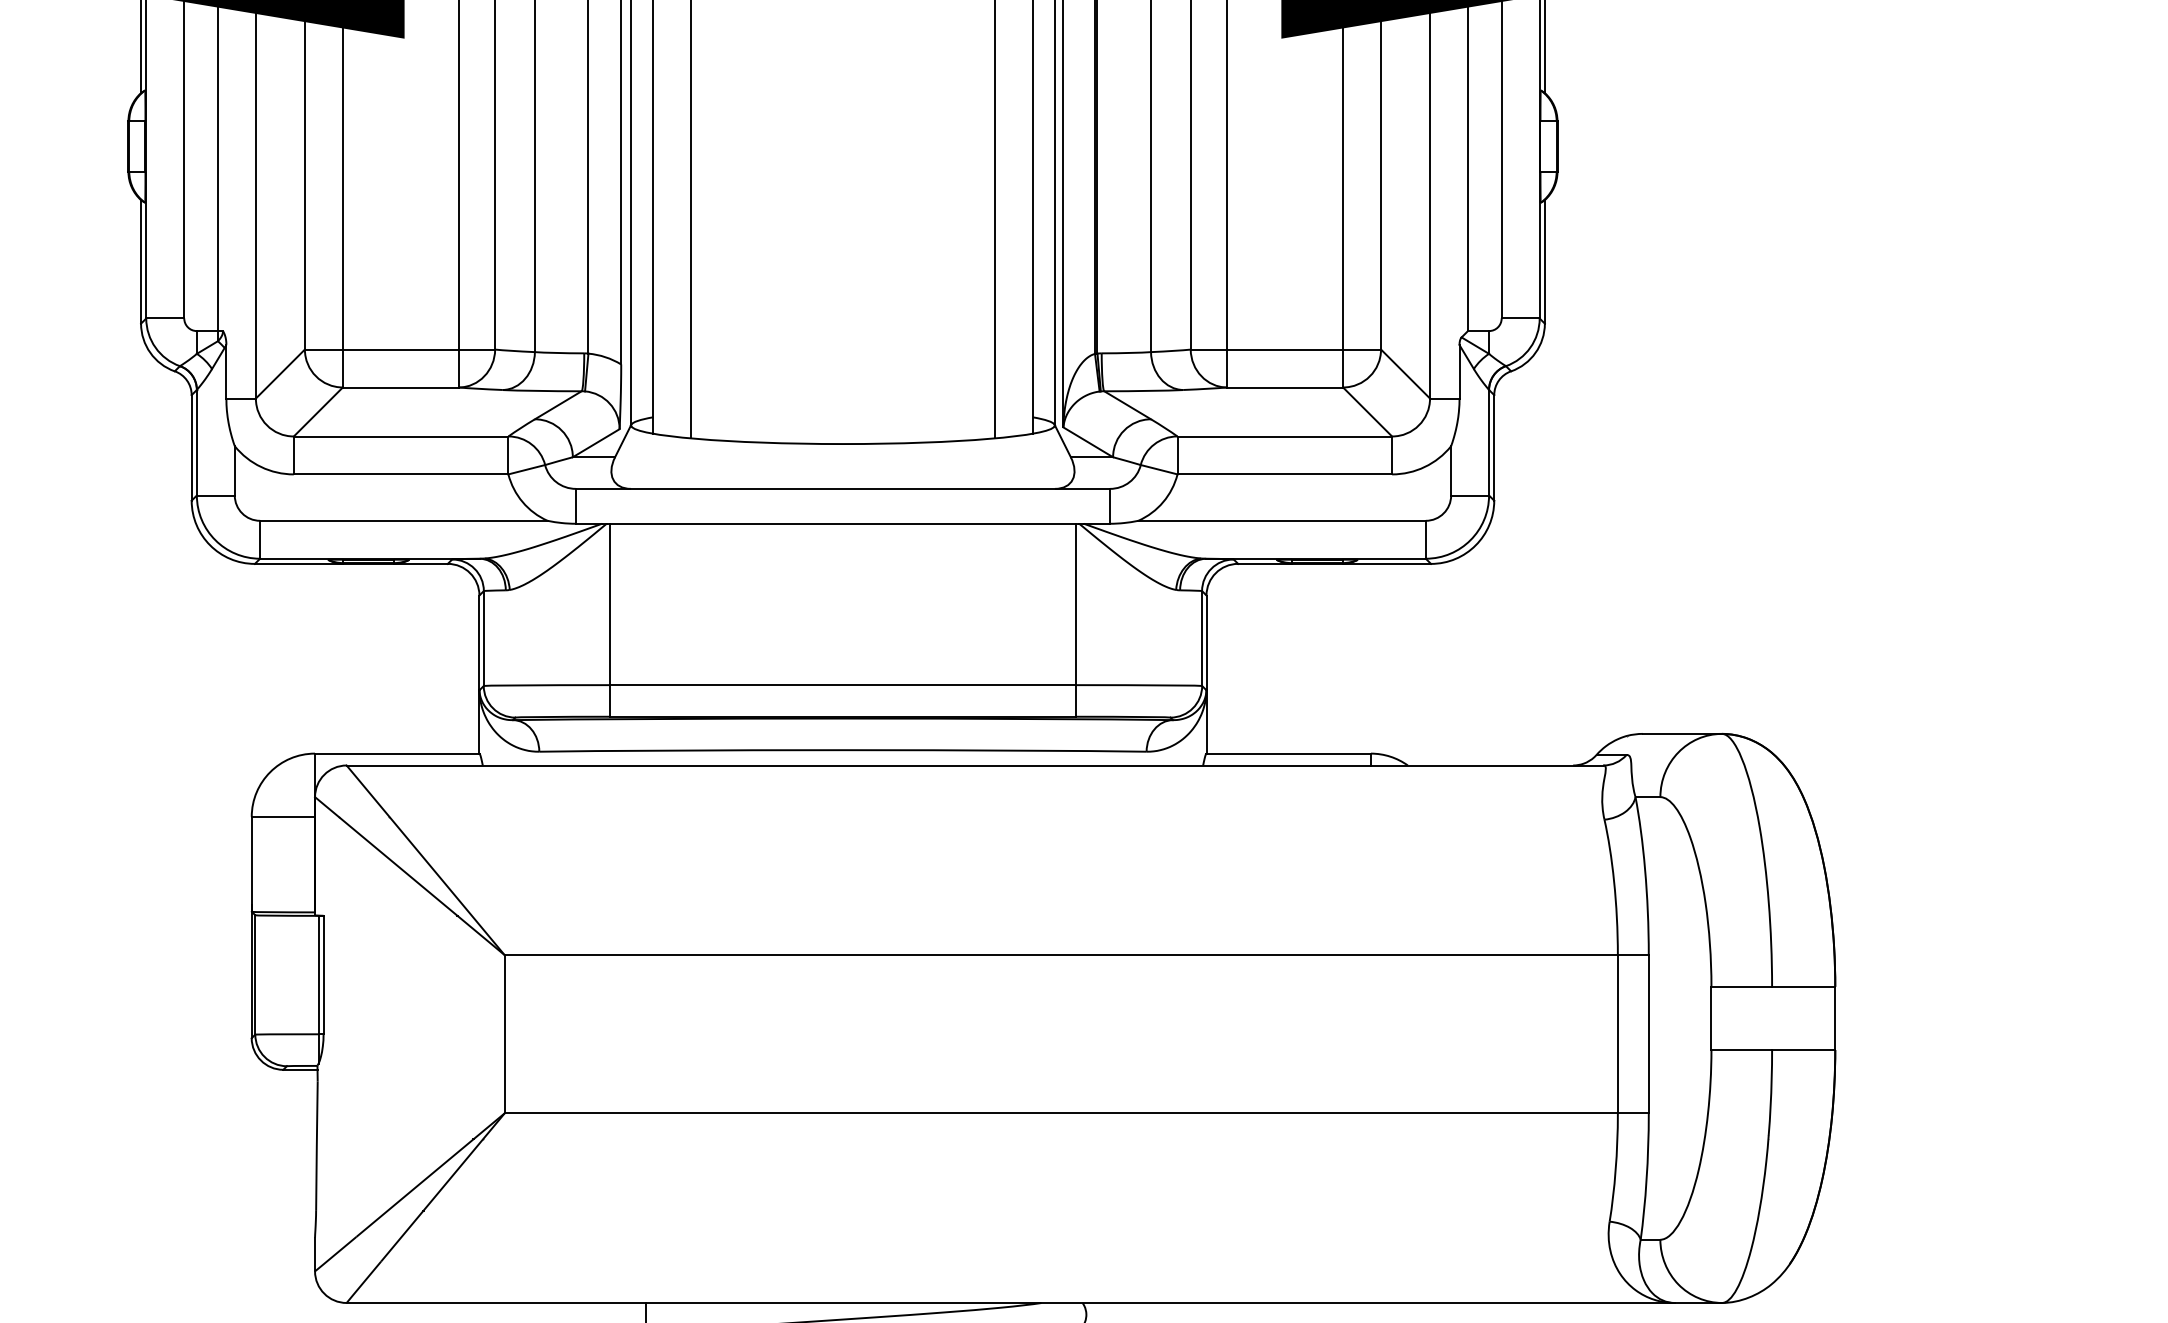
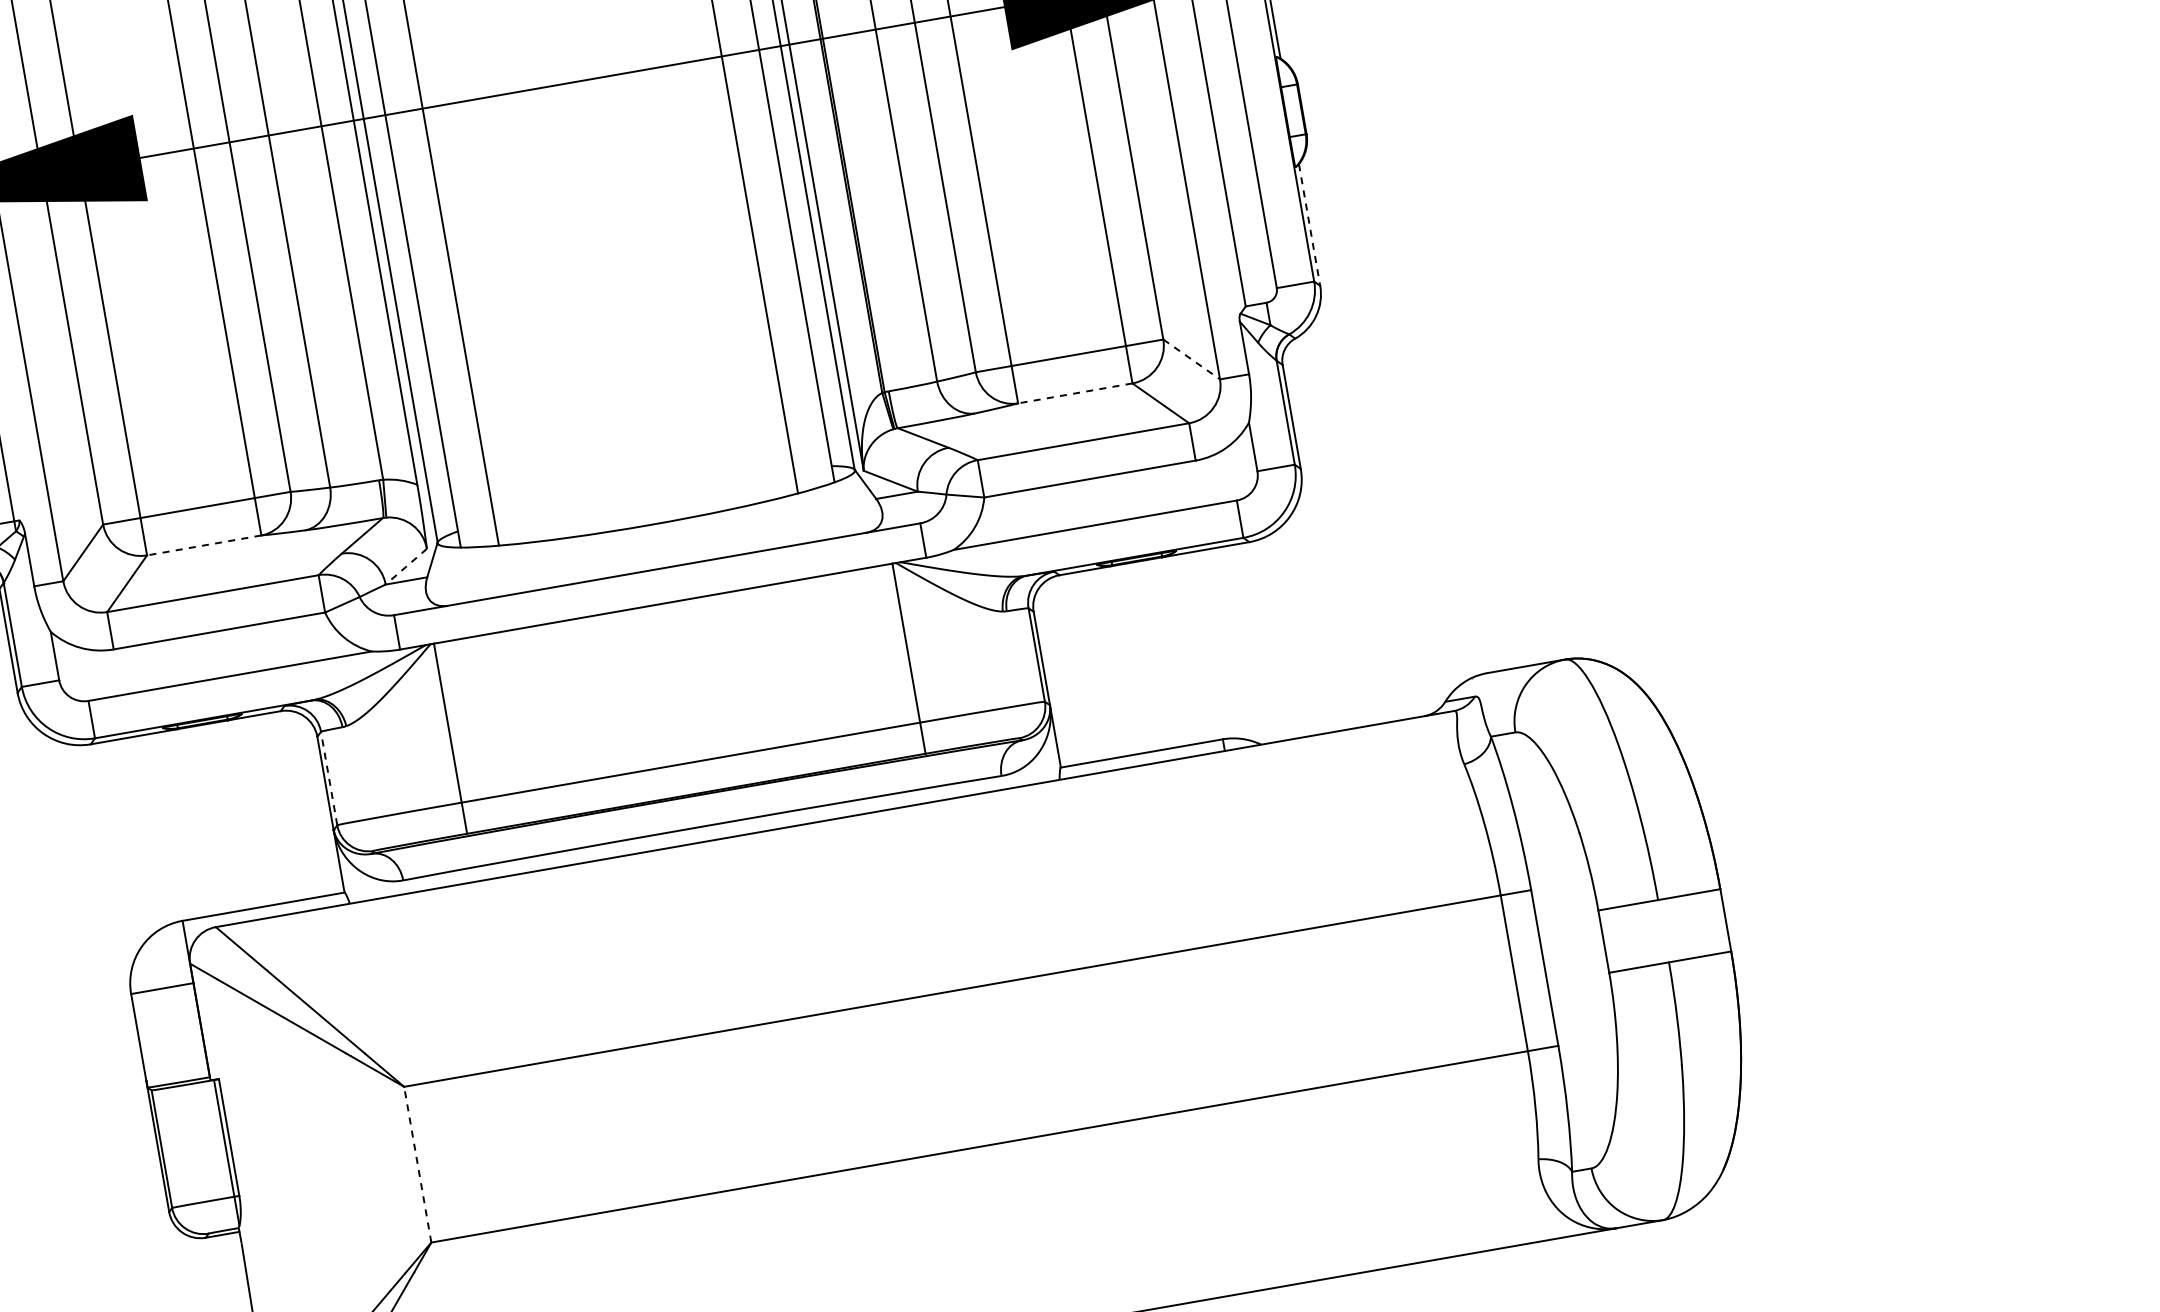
line: (1544, 261) -> (1309, 224), solid -> dashed
line: (1405, 374) -> (1191, 359), solid -> dashed
line: (400, 387) -> (203, 545), solid -> dashed
line: (1284, 387) -> (1074, 393), solid -> dashed
line: (595, 443) -> (405, 567), solid -> dashed
line: (483, 638) -> (328, 778), solid -> dashed
line: (504, 1033) -> (417, 1163), solid -> dashed

